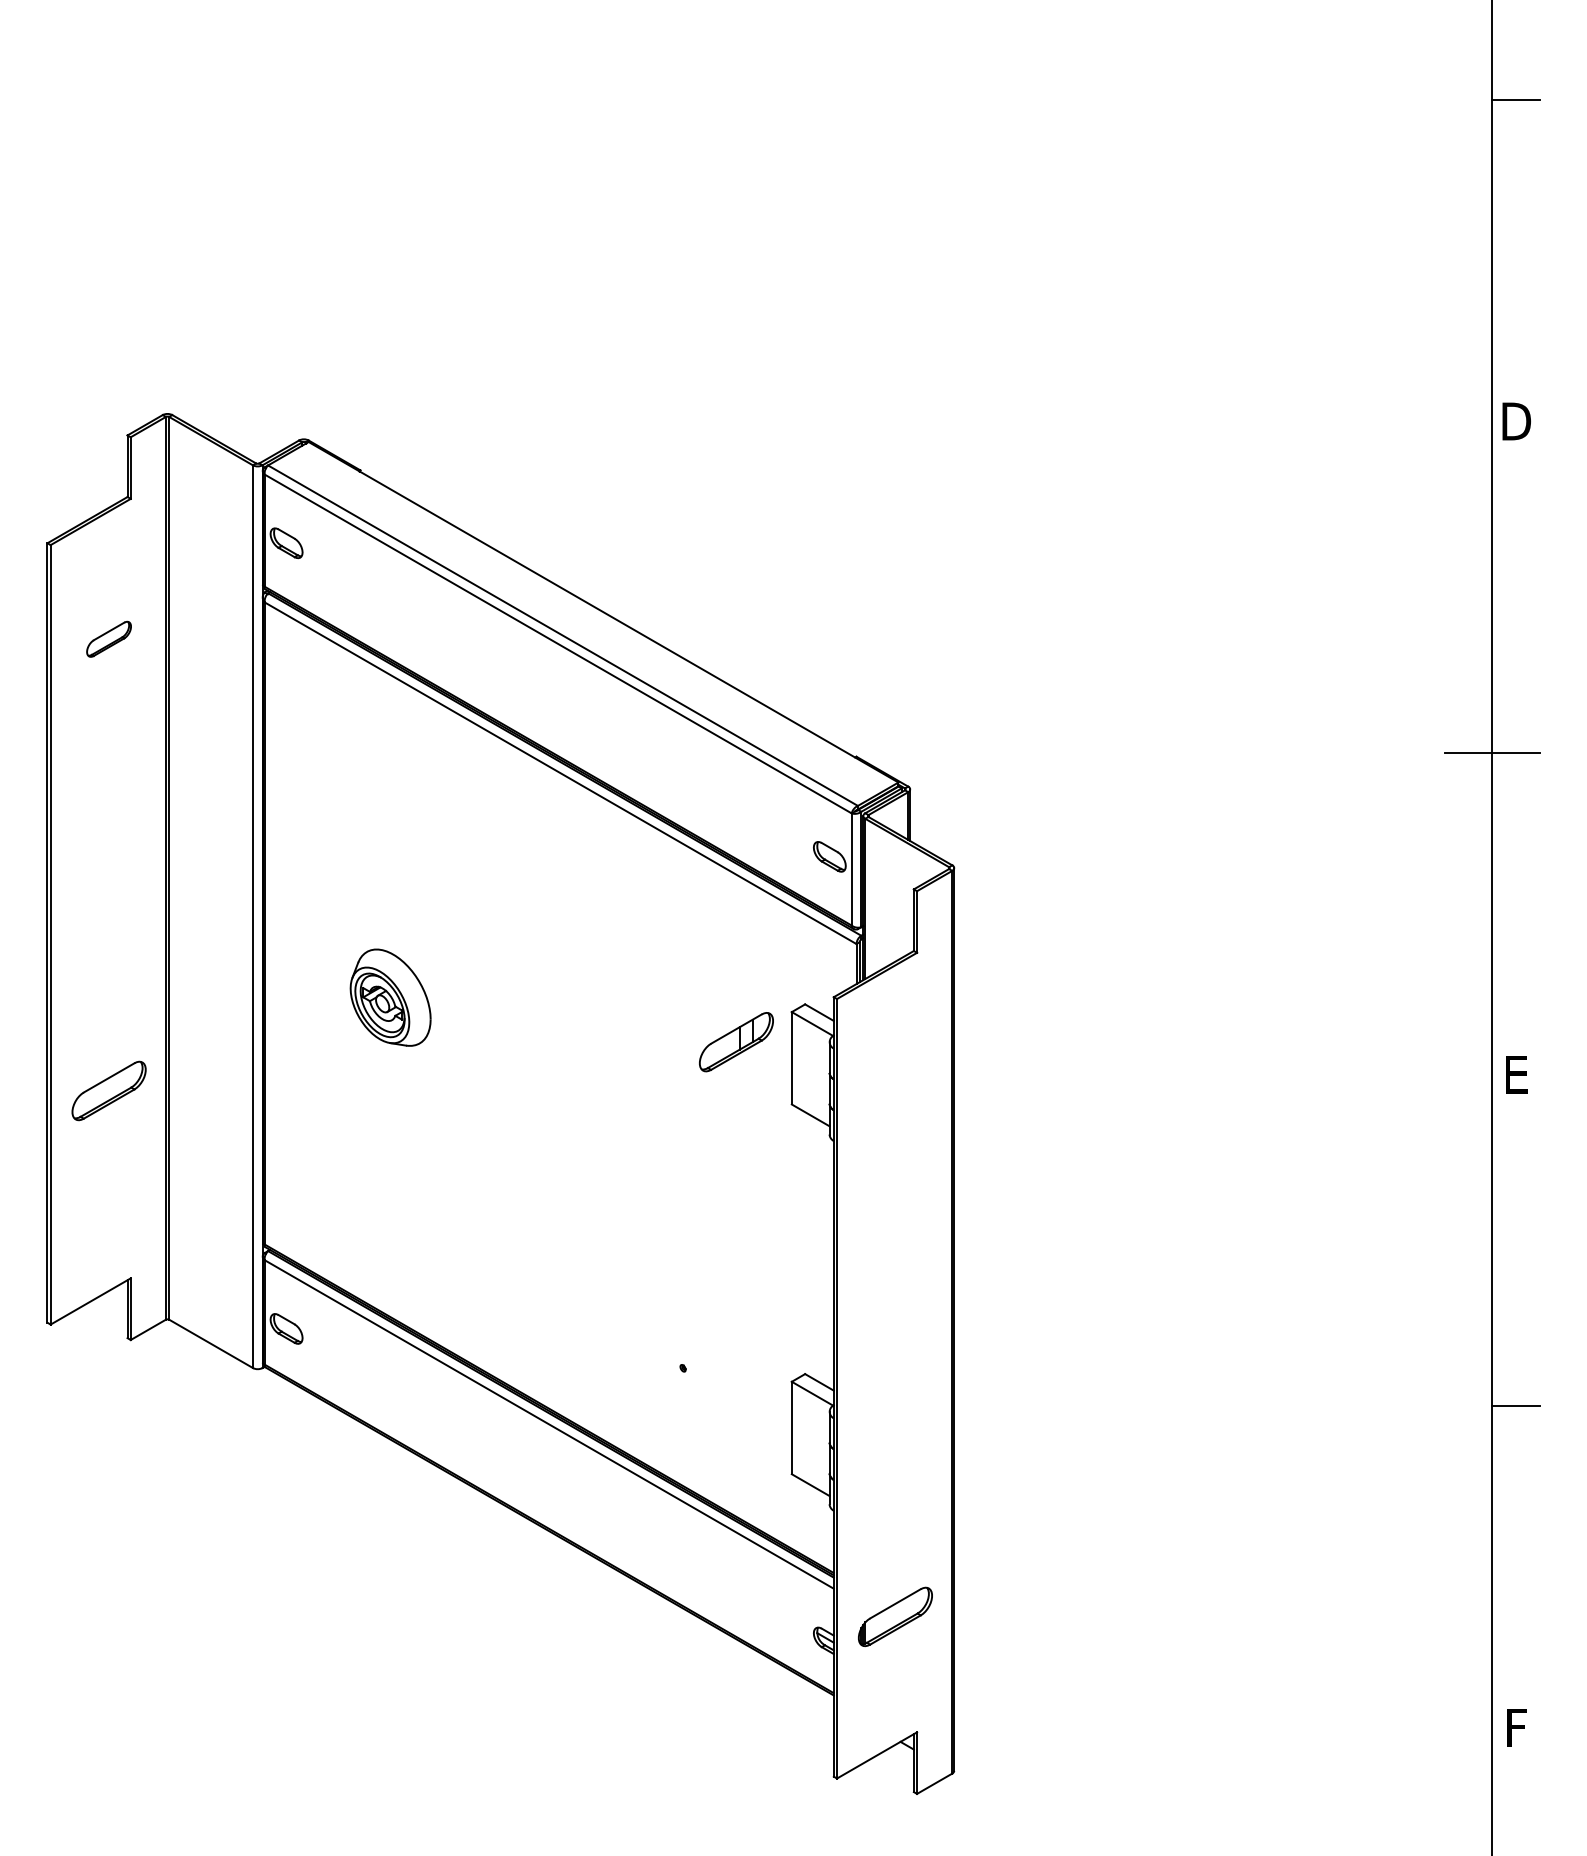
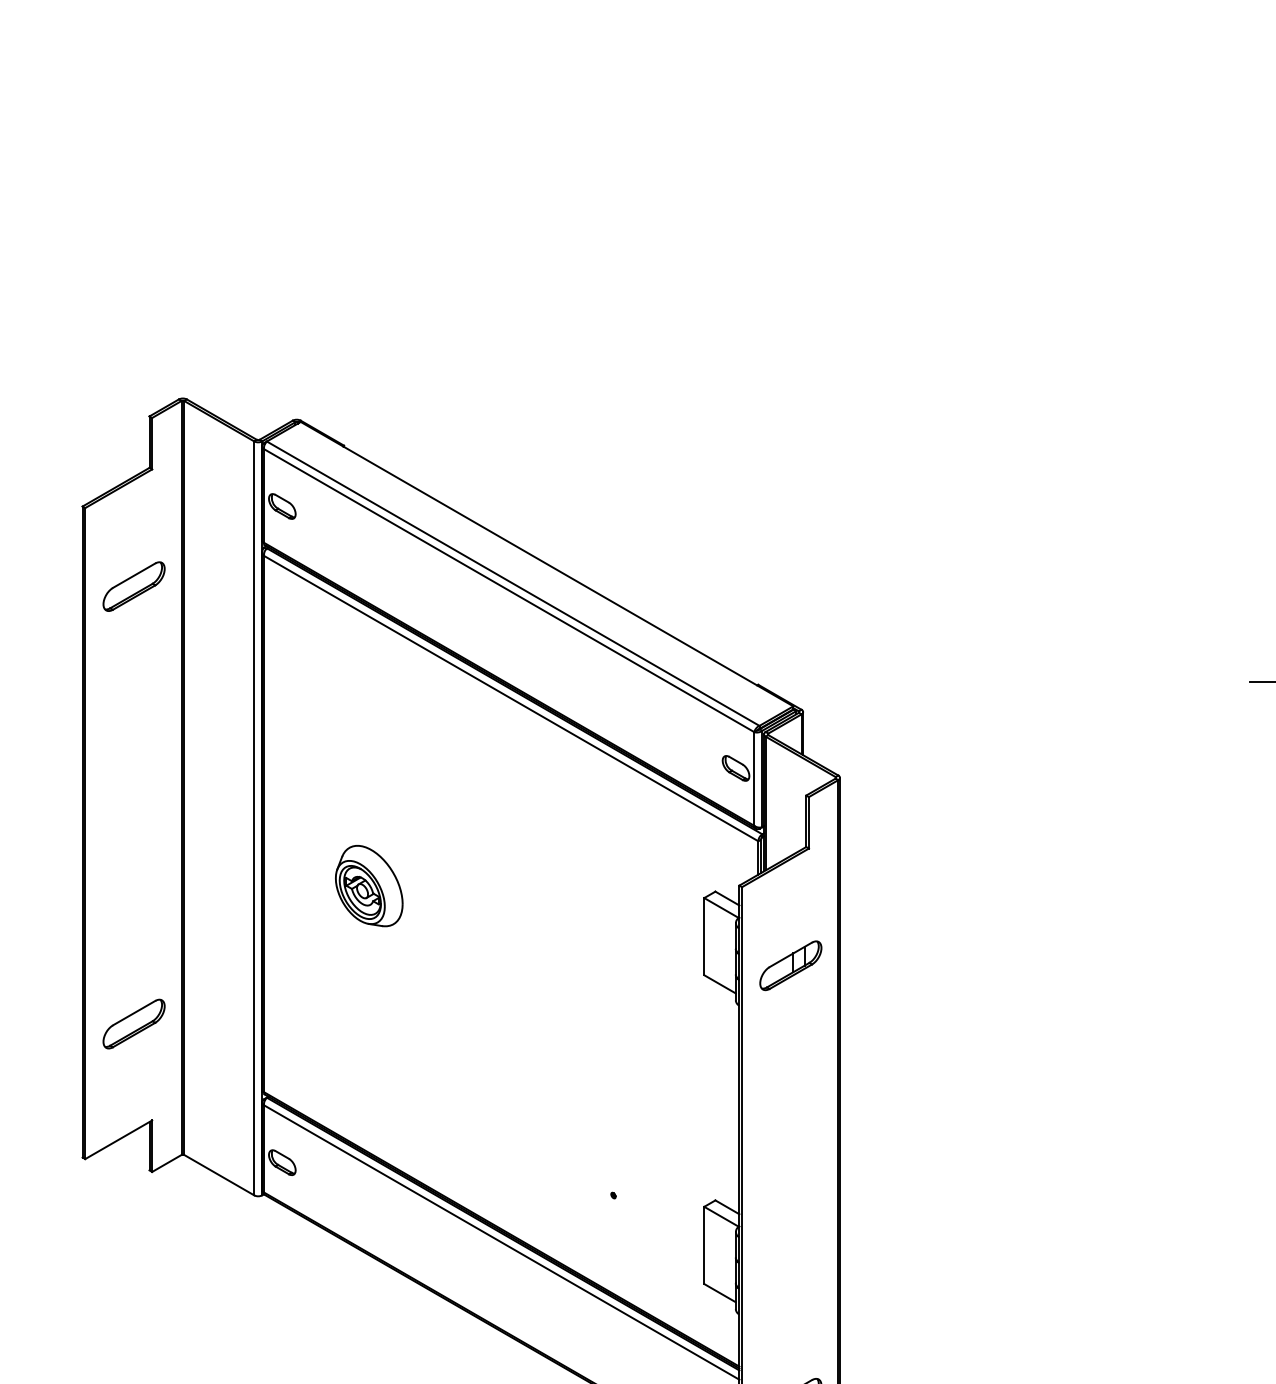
part: (108, 639) -> (133, 586), size x1.67
part: (736, 1042) -> (790, 966), moved
part: (108, 1090) -> (133, 1023), moved

